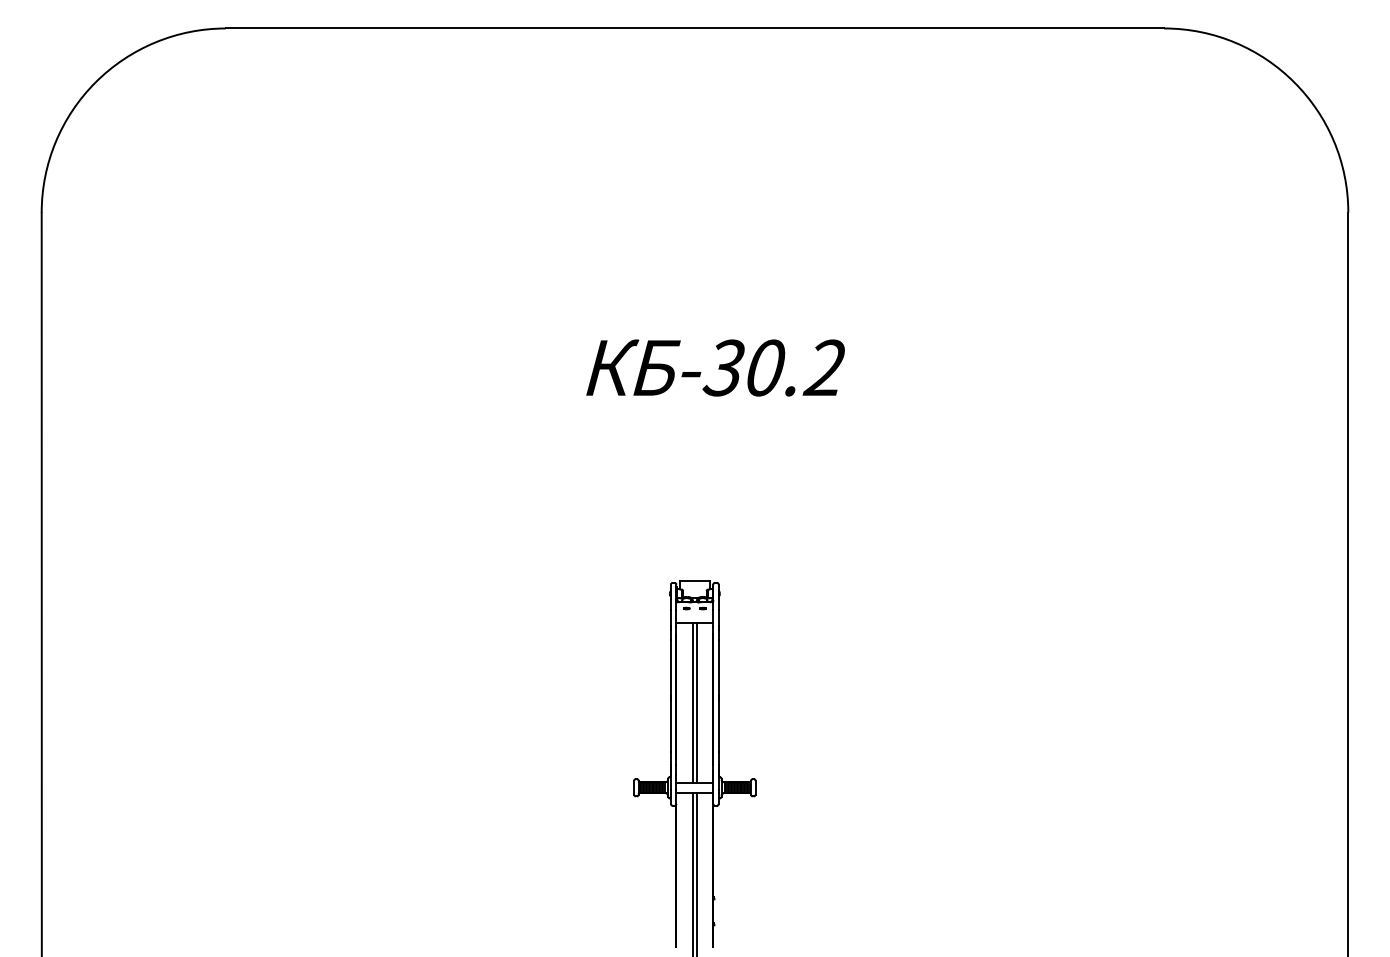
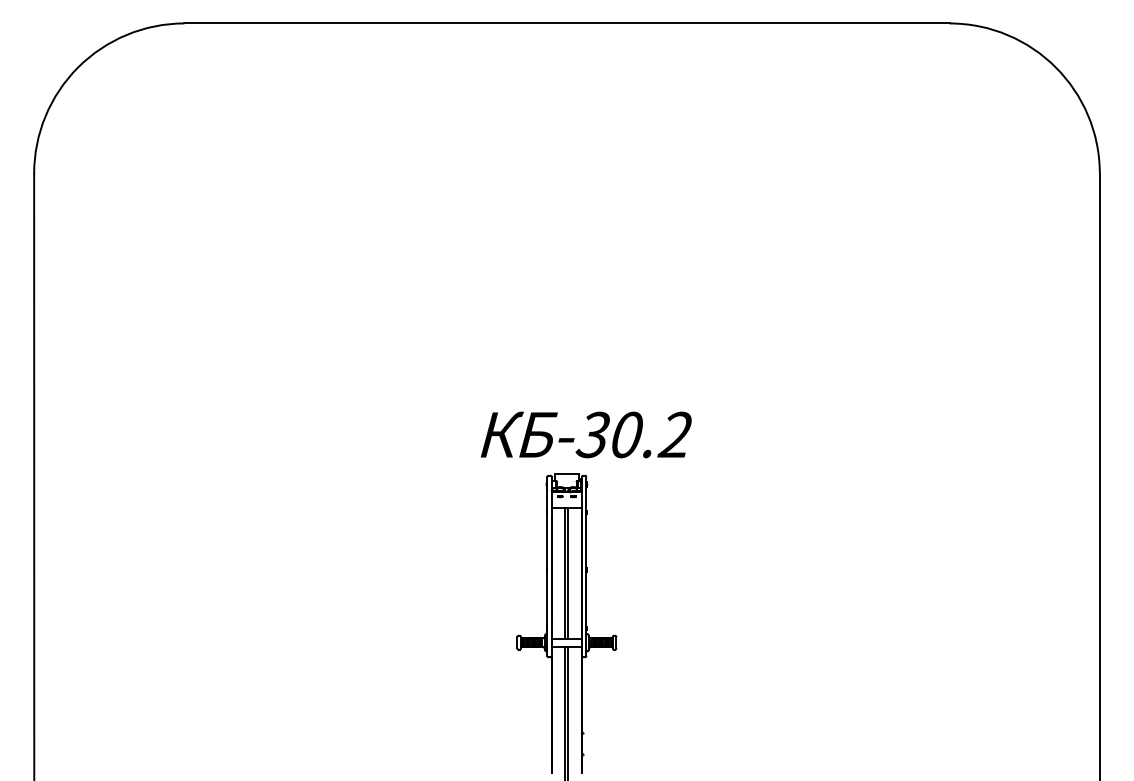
text: (715, 367) -> (586, 434), moved

